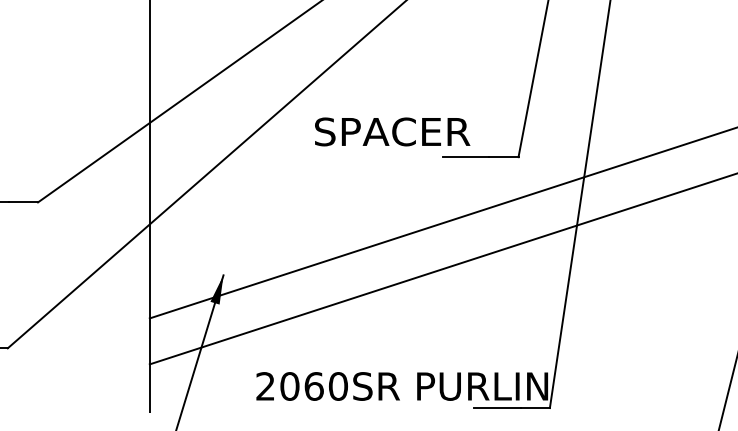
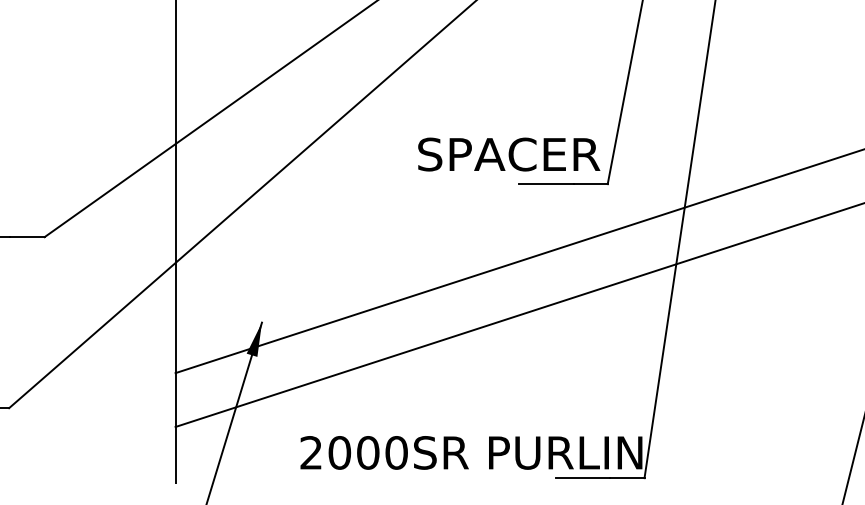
text: (392, 131) -> (509, 154), moved
text: (314, 386) -> (368, 452), 2060SR -> 2000SR

